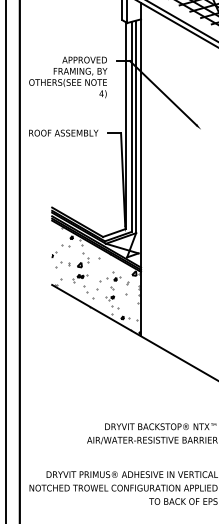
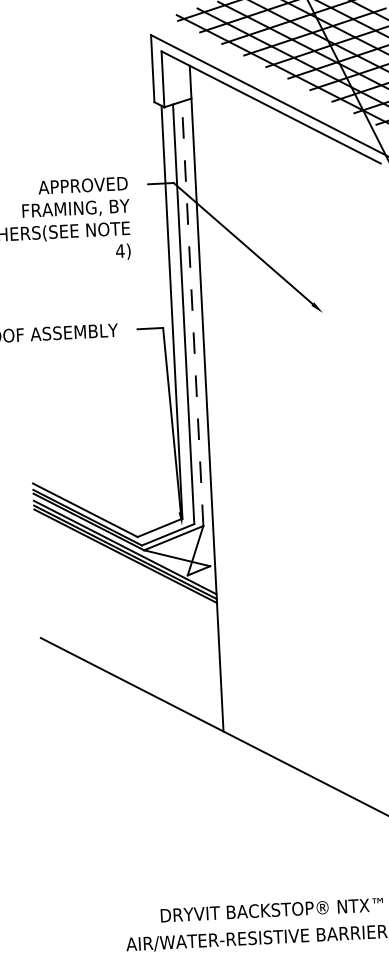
line: (136, 126) -> (193, 312), solid -> dashed
hatch: (96, 280) -> (128, 624), removed

